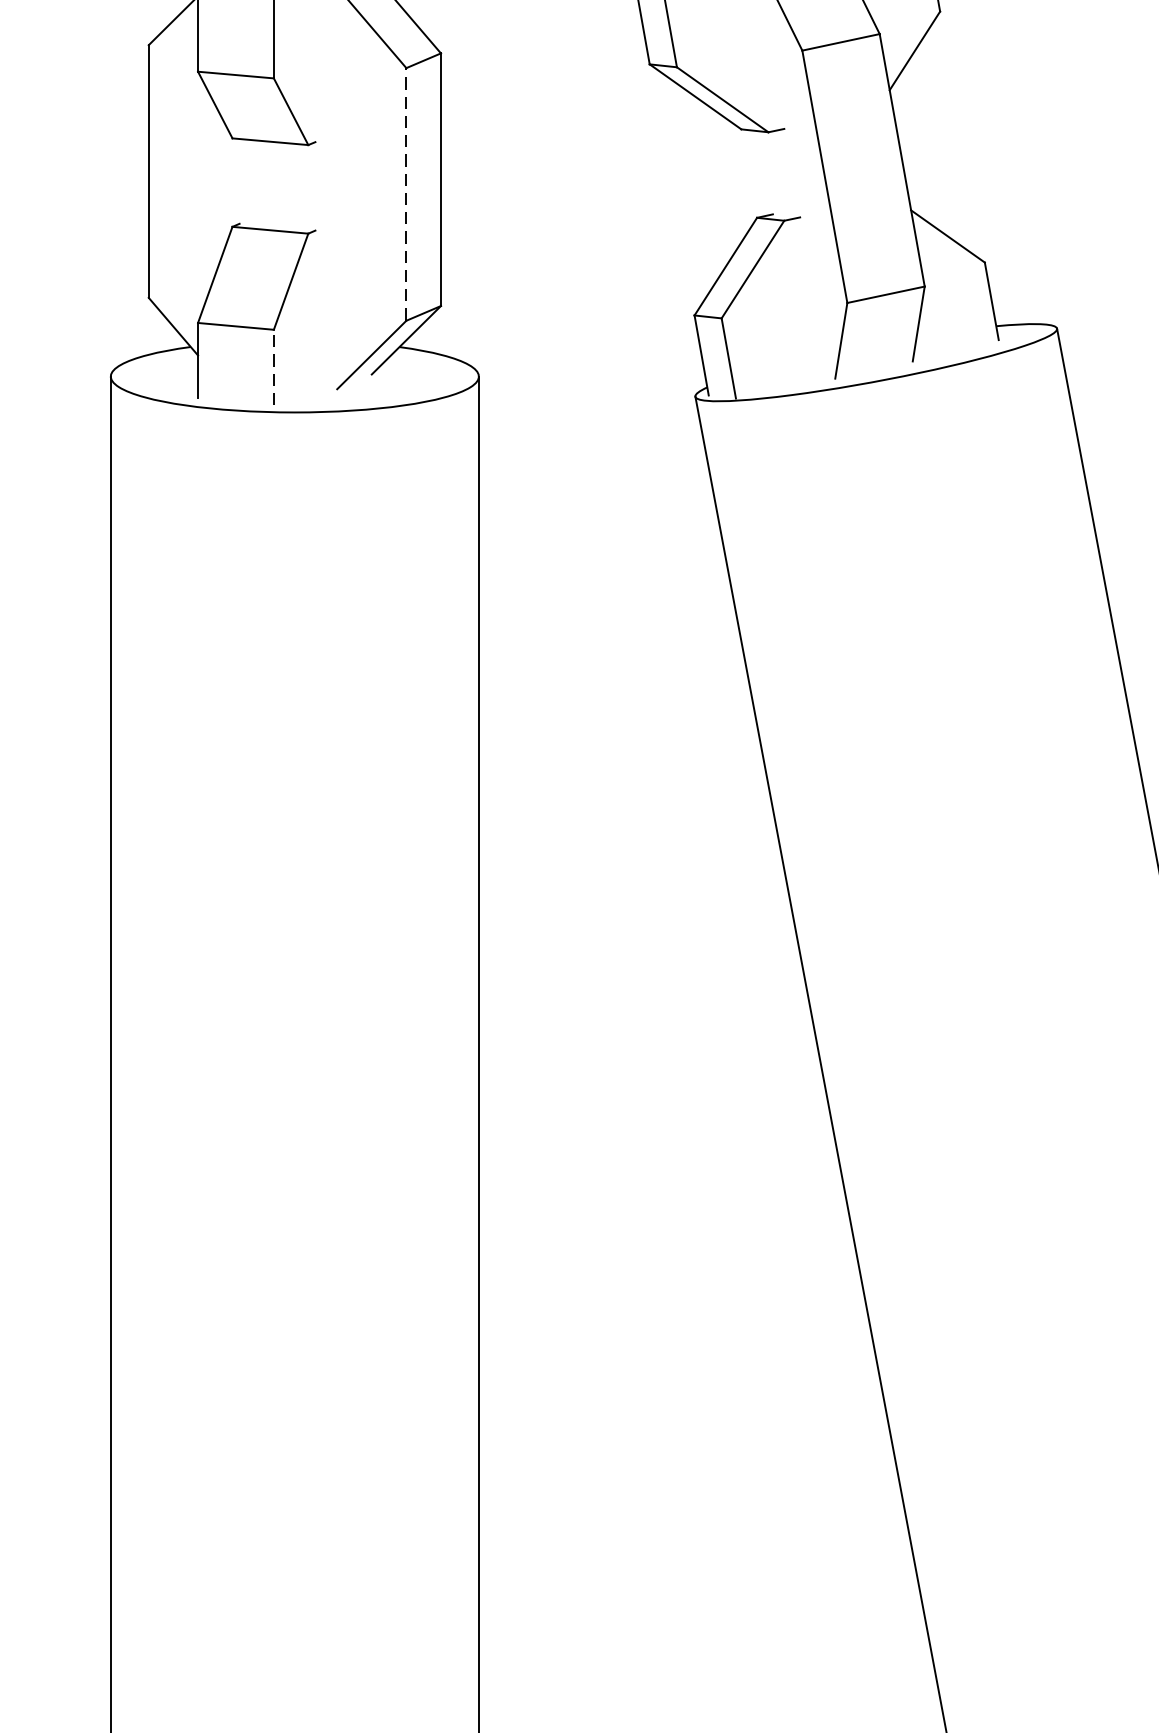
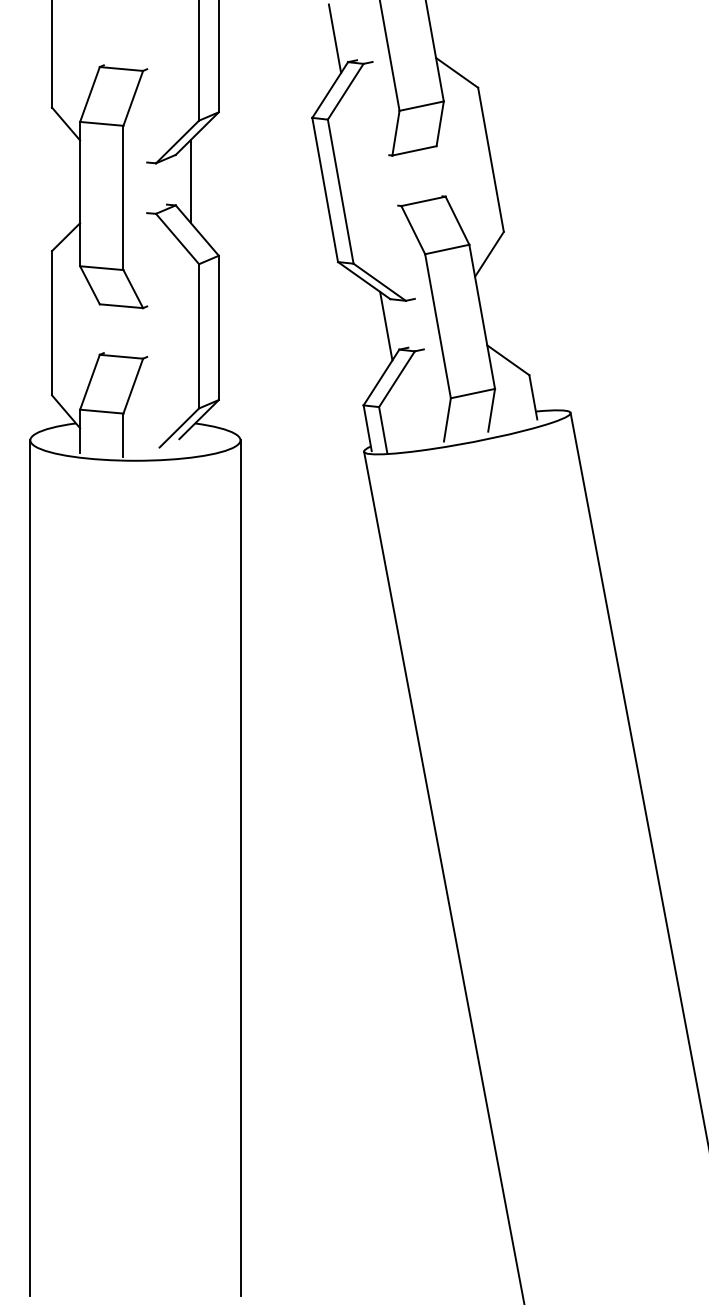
line: (734, 175) -> (386, 325), added
line: (407, 193) -> (199, 335), dashed -> solid
line: (273, 366) -> (123, 434), dashed -> solid

